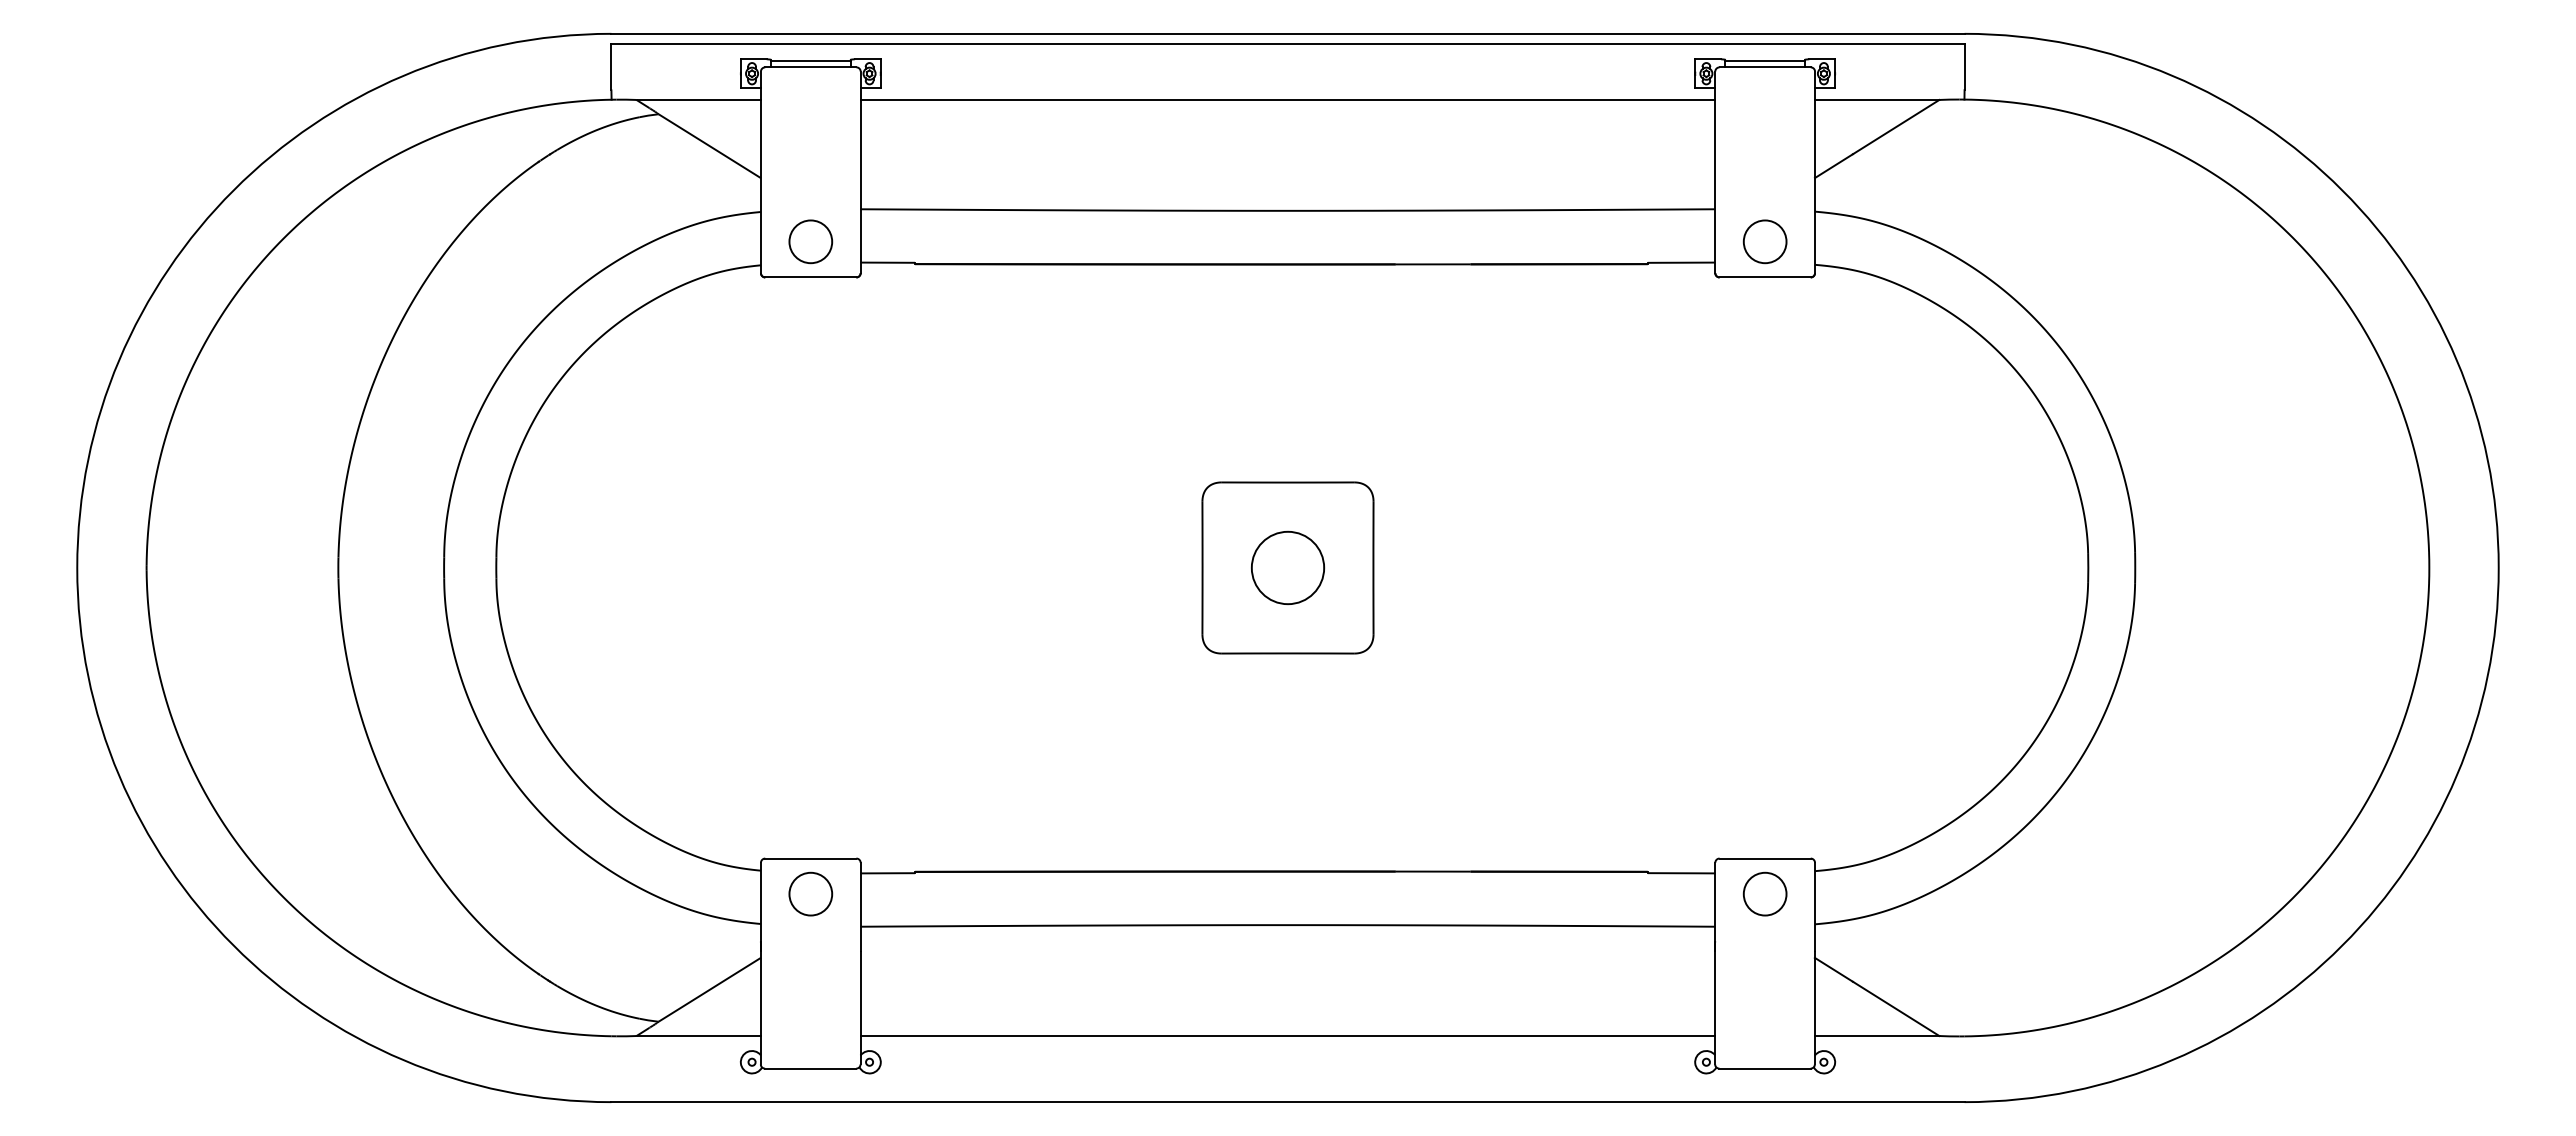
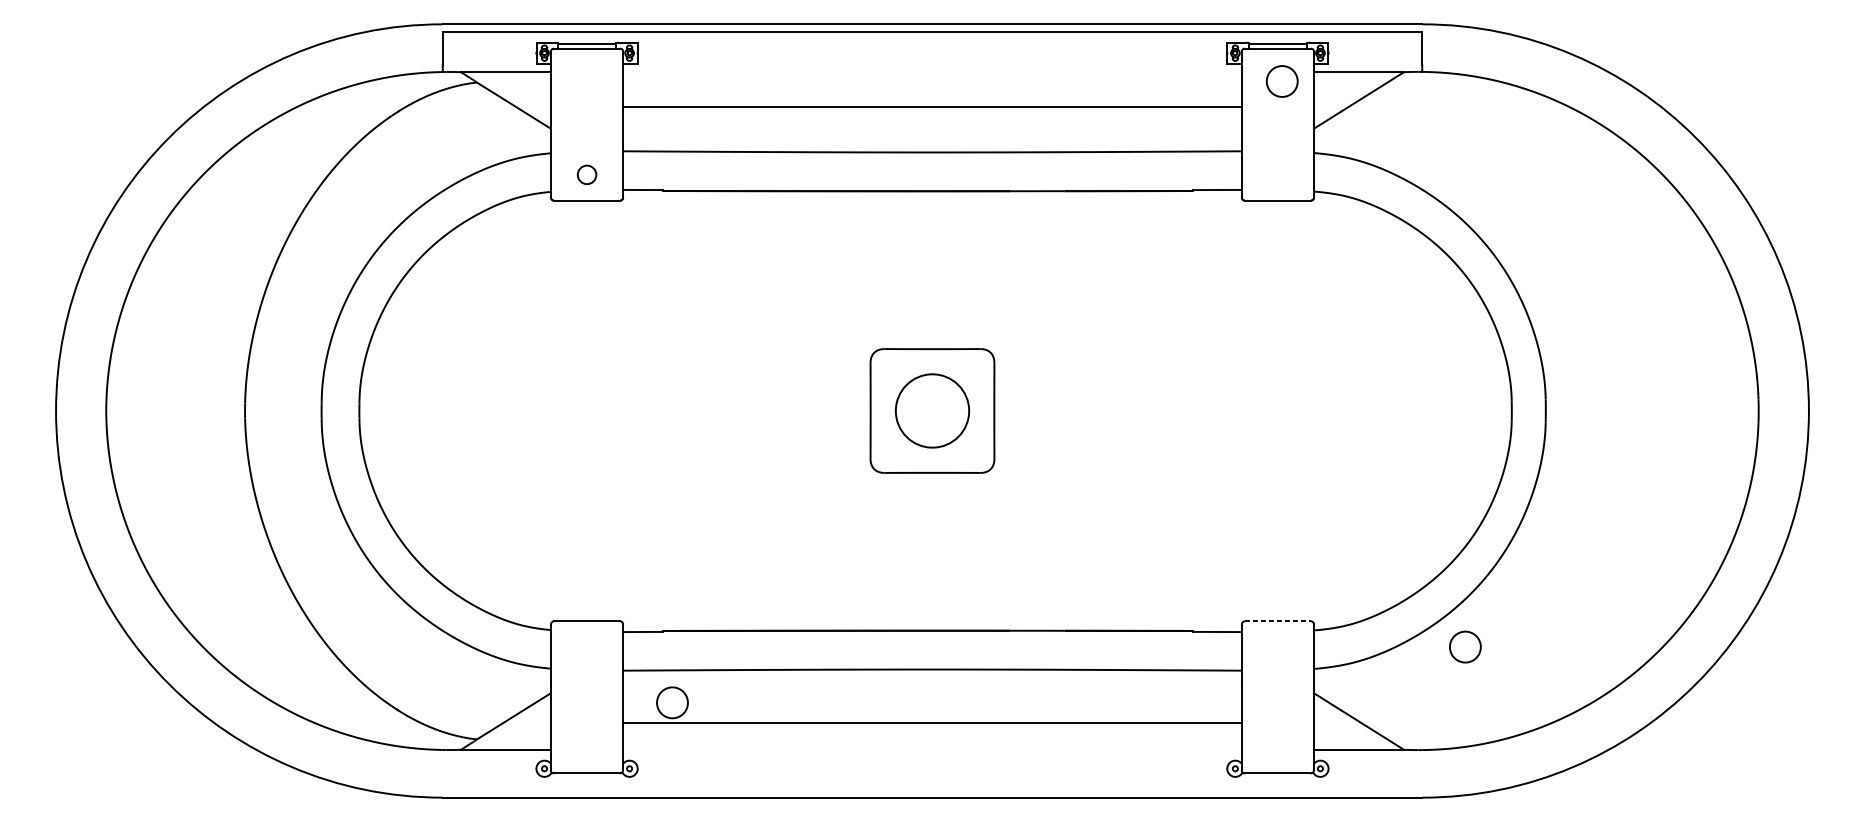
line: (1287, 99) -> (932, 106), moved
circle: (810, 241) -> (586, 174), size x0.6
circle: (1764, 241) -> (1281, 81), moved
circle: (1287, 567) -> (932, 410), size x1.4
line: (1765, 858) -> (1278, 621), solid -> dashed
circle: (810, 893) -> (672, 702), moved
circle: (1764, 893) -> (1464, 646), moved
line: (1287, 1036) -> (932, 723), moved

